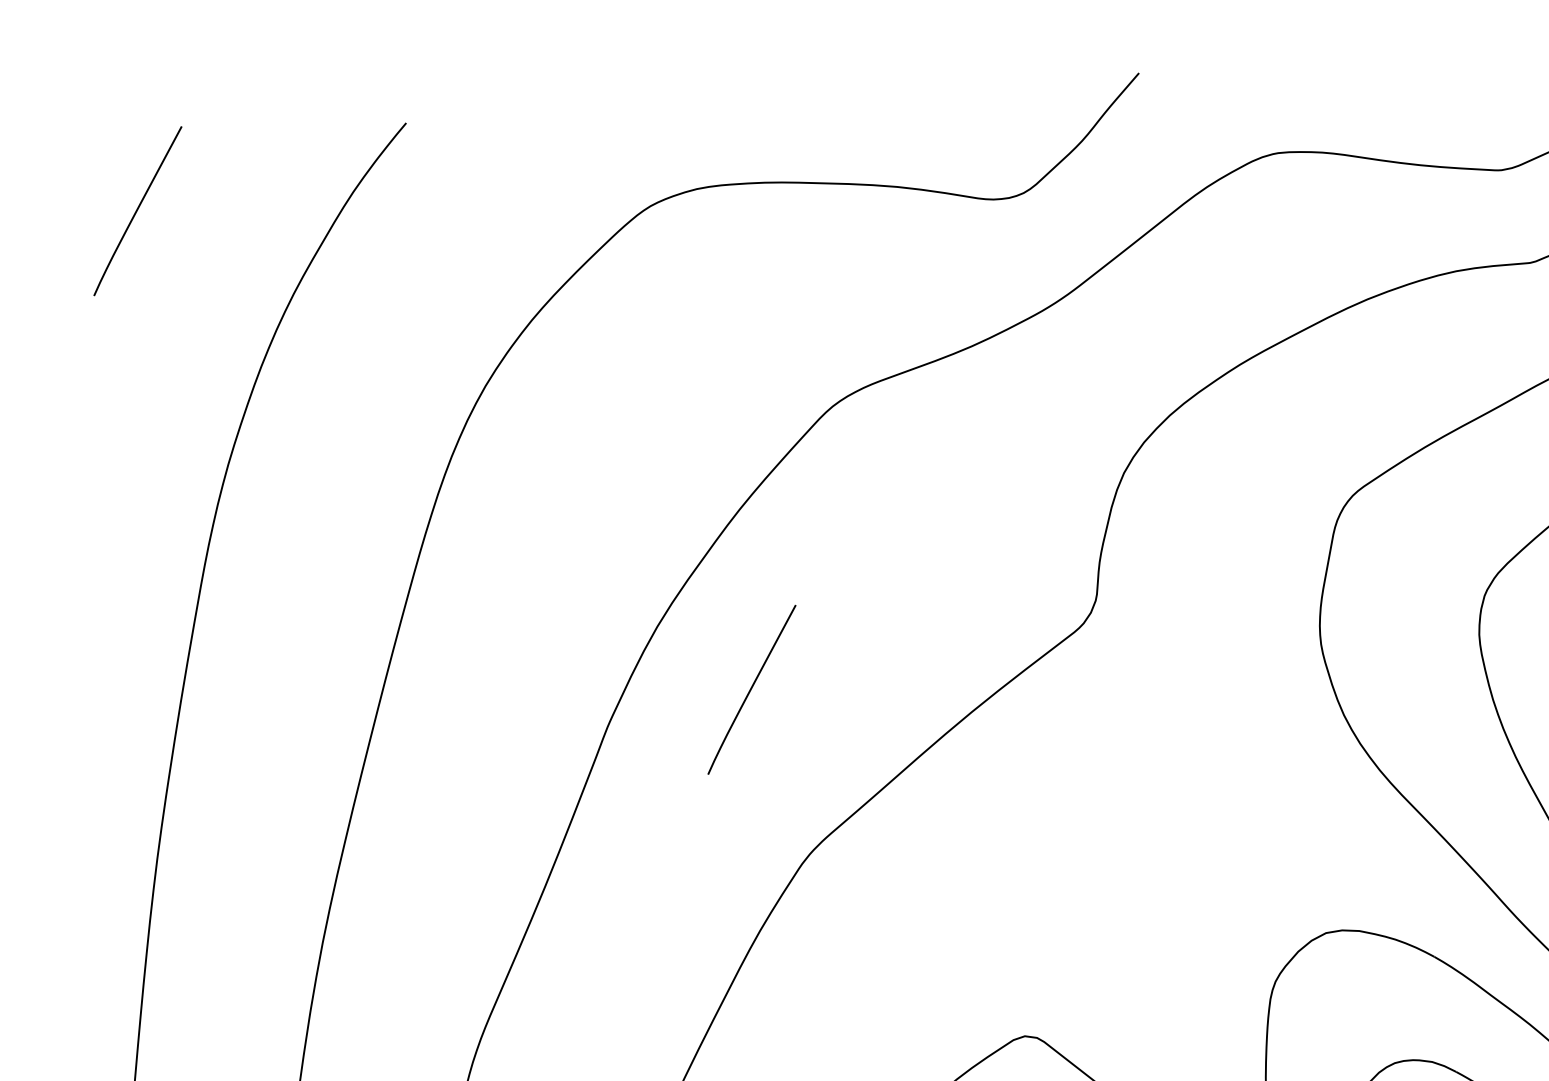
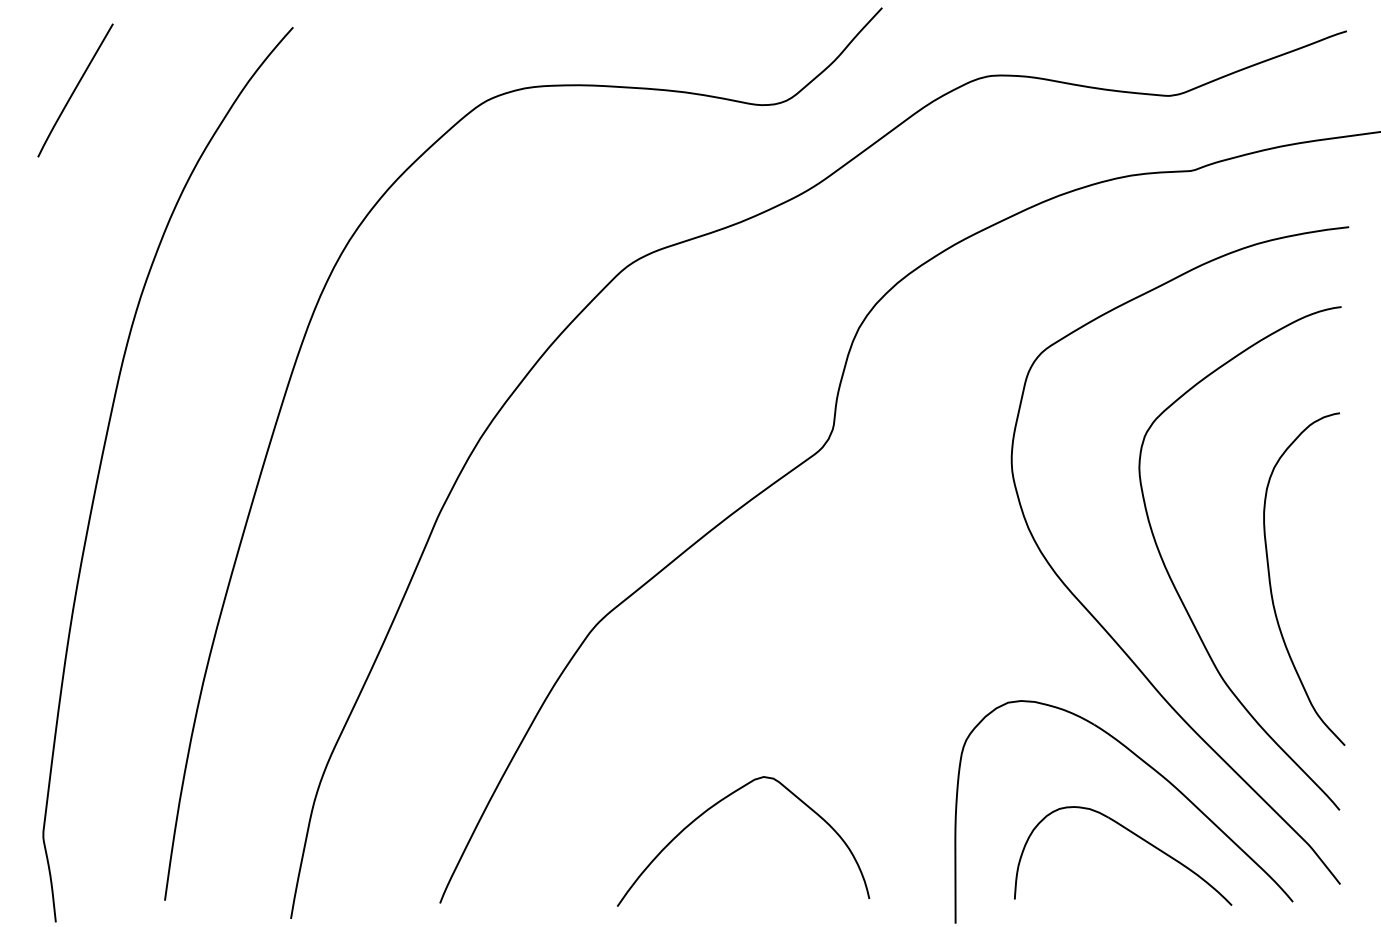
curve: (751, 689) -> (554, 491), removed

